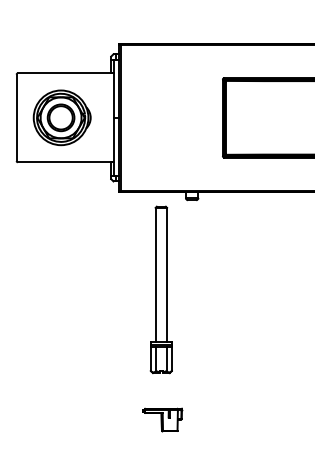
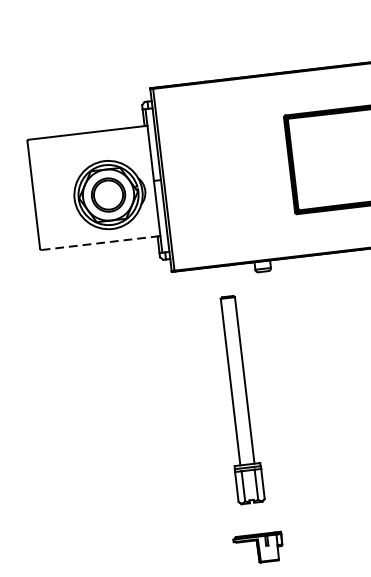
part: (61, 117) -> (108, 194), moved
line: (65, 162) -> (100, 243), solid -> dashed
part: (160, 289) -> (238, 399), moved

